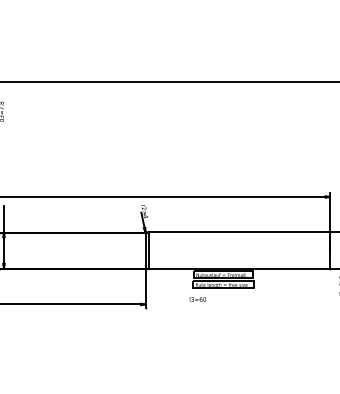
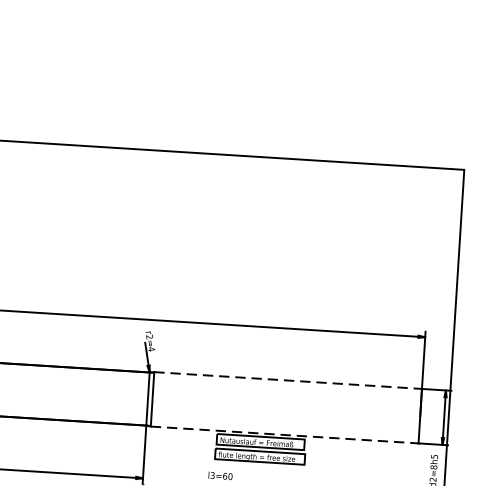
line: (239, 232) -> (288, 381), solid -> dashed
line: (239, 269) -> (284, 435), solid -> dashed

